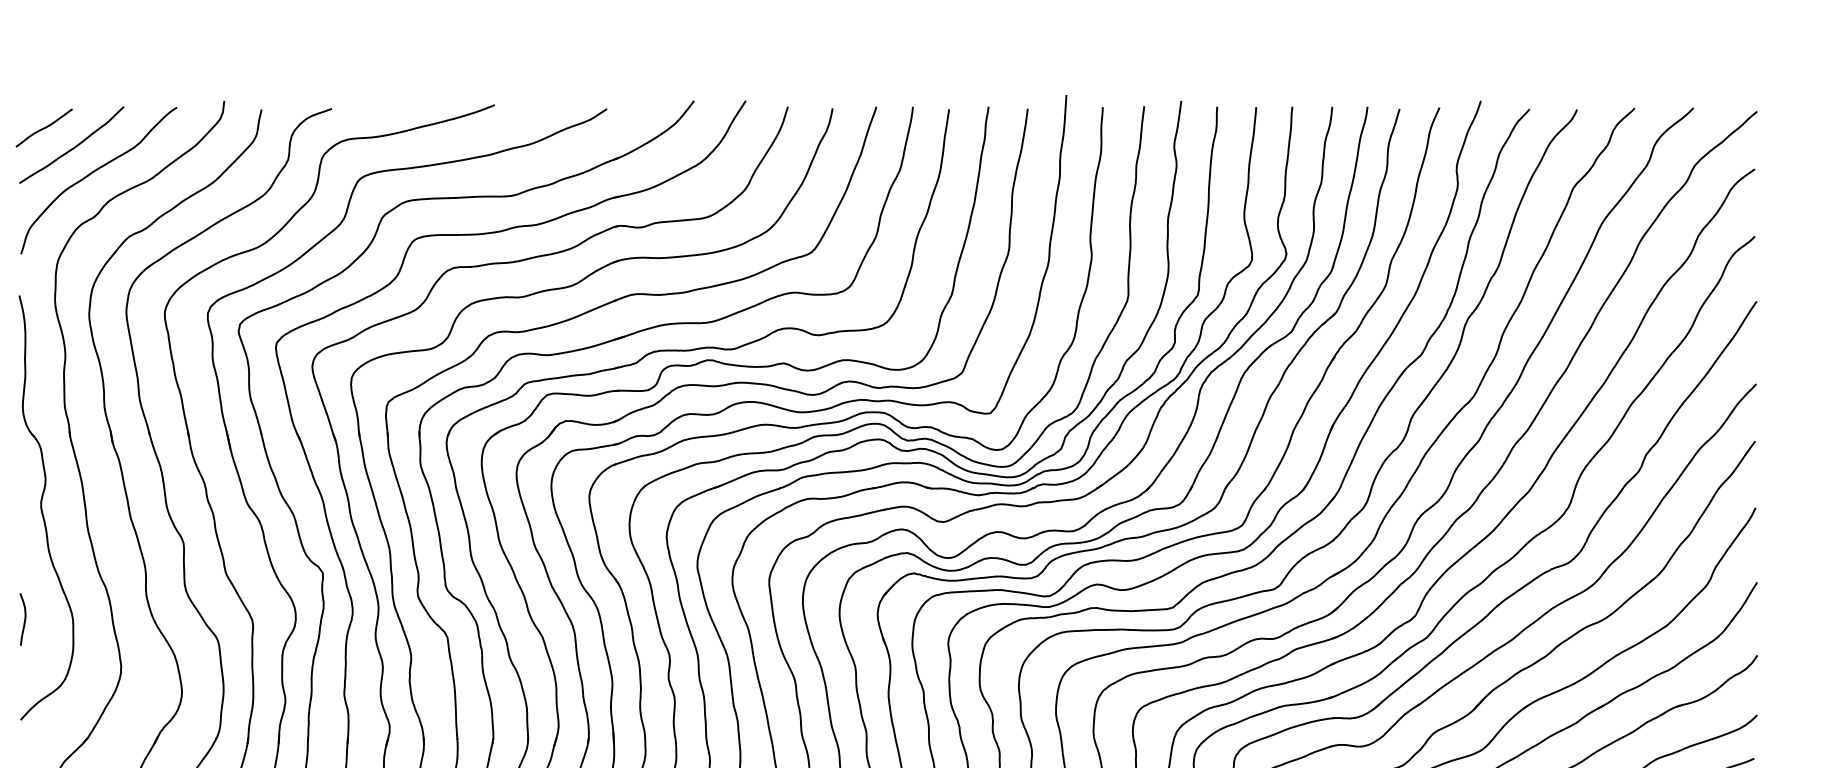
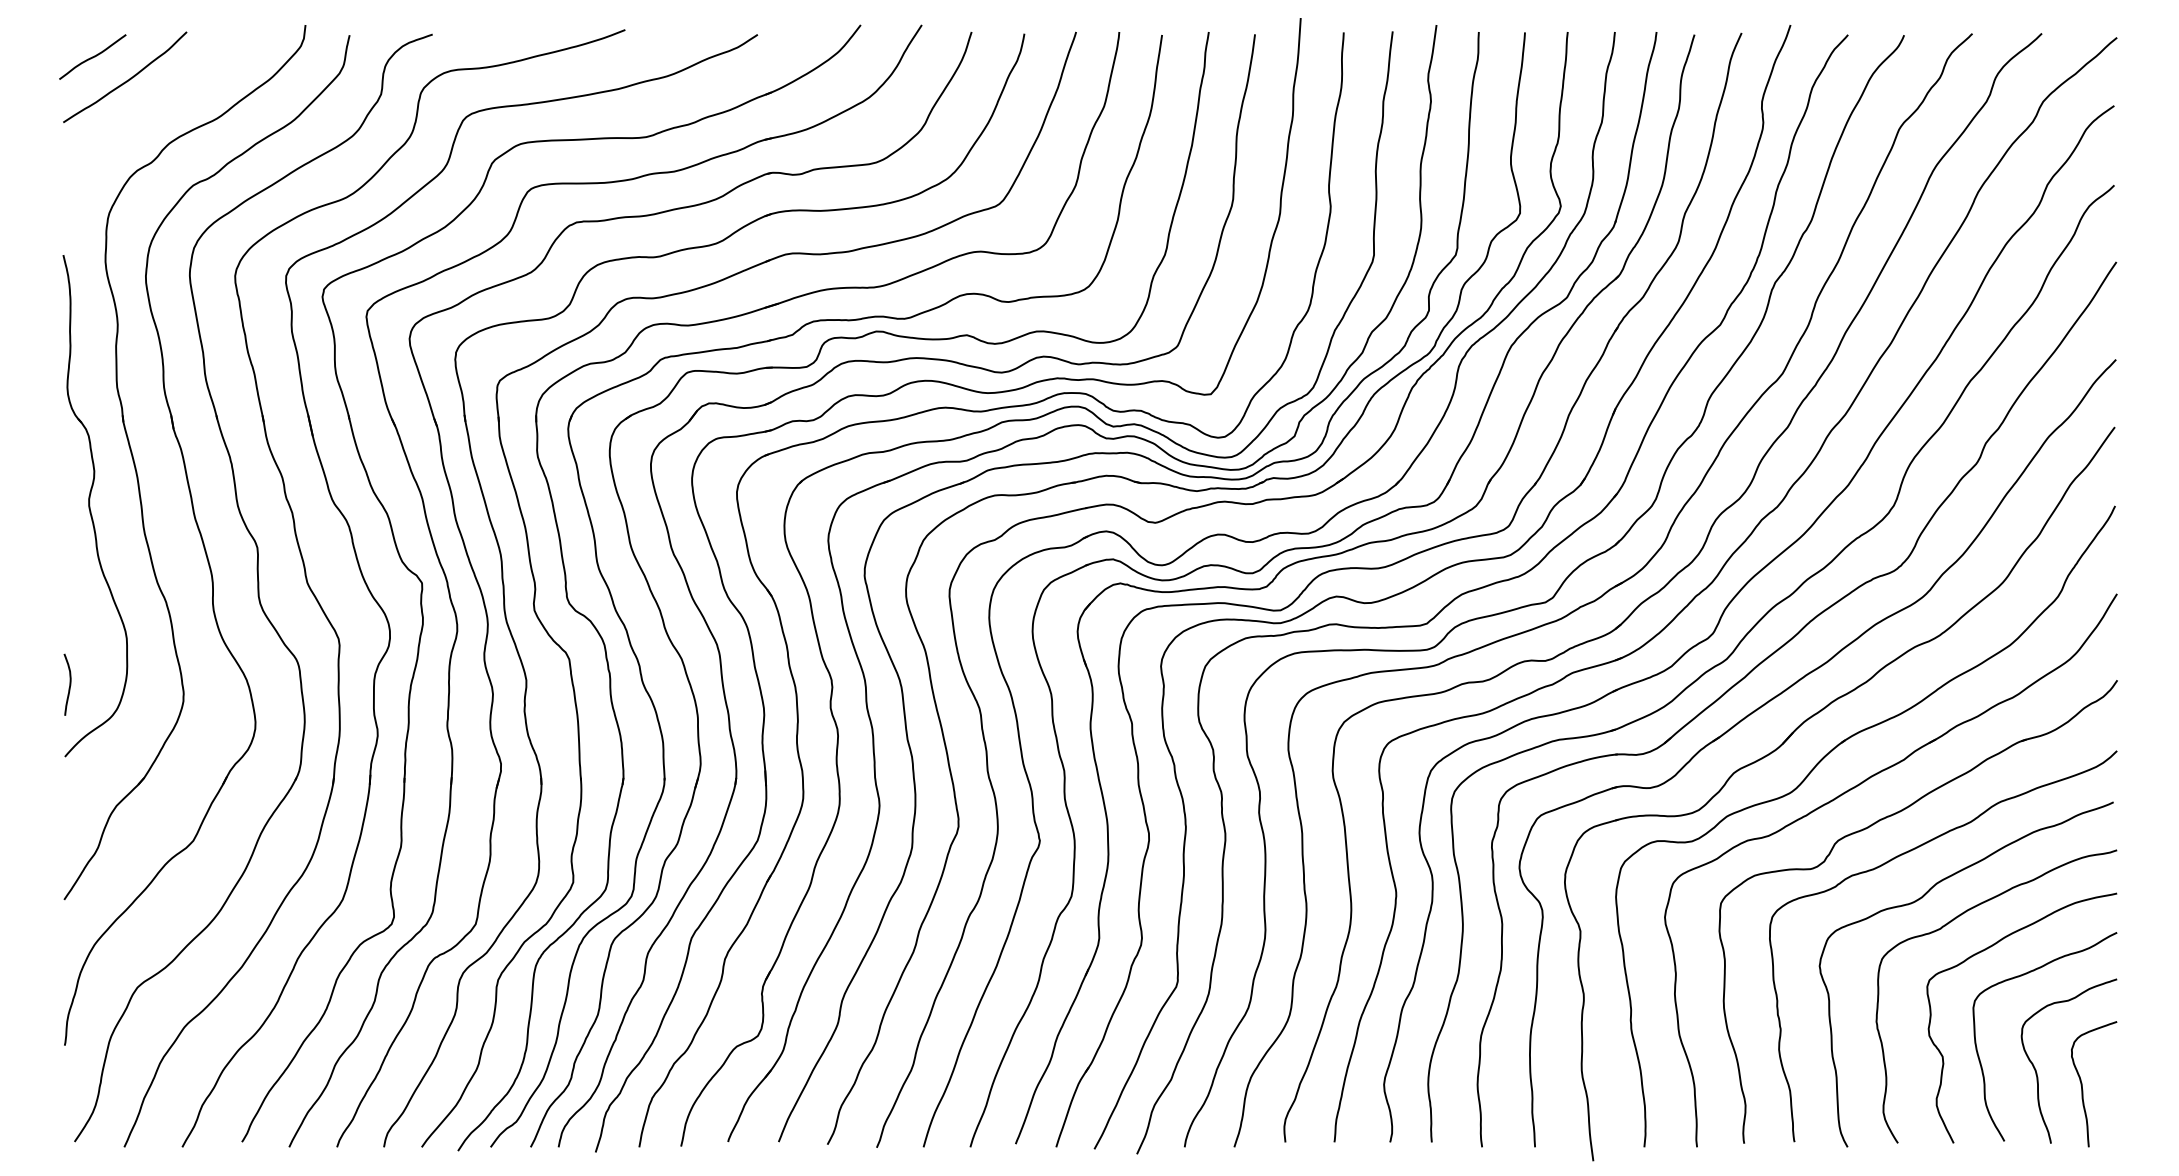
curve: (93, 173) -> (150, 110), removed
curve: (24, 619) -> (69, 684), moved

